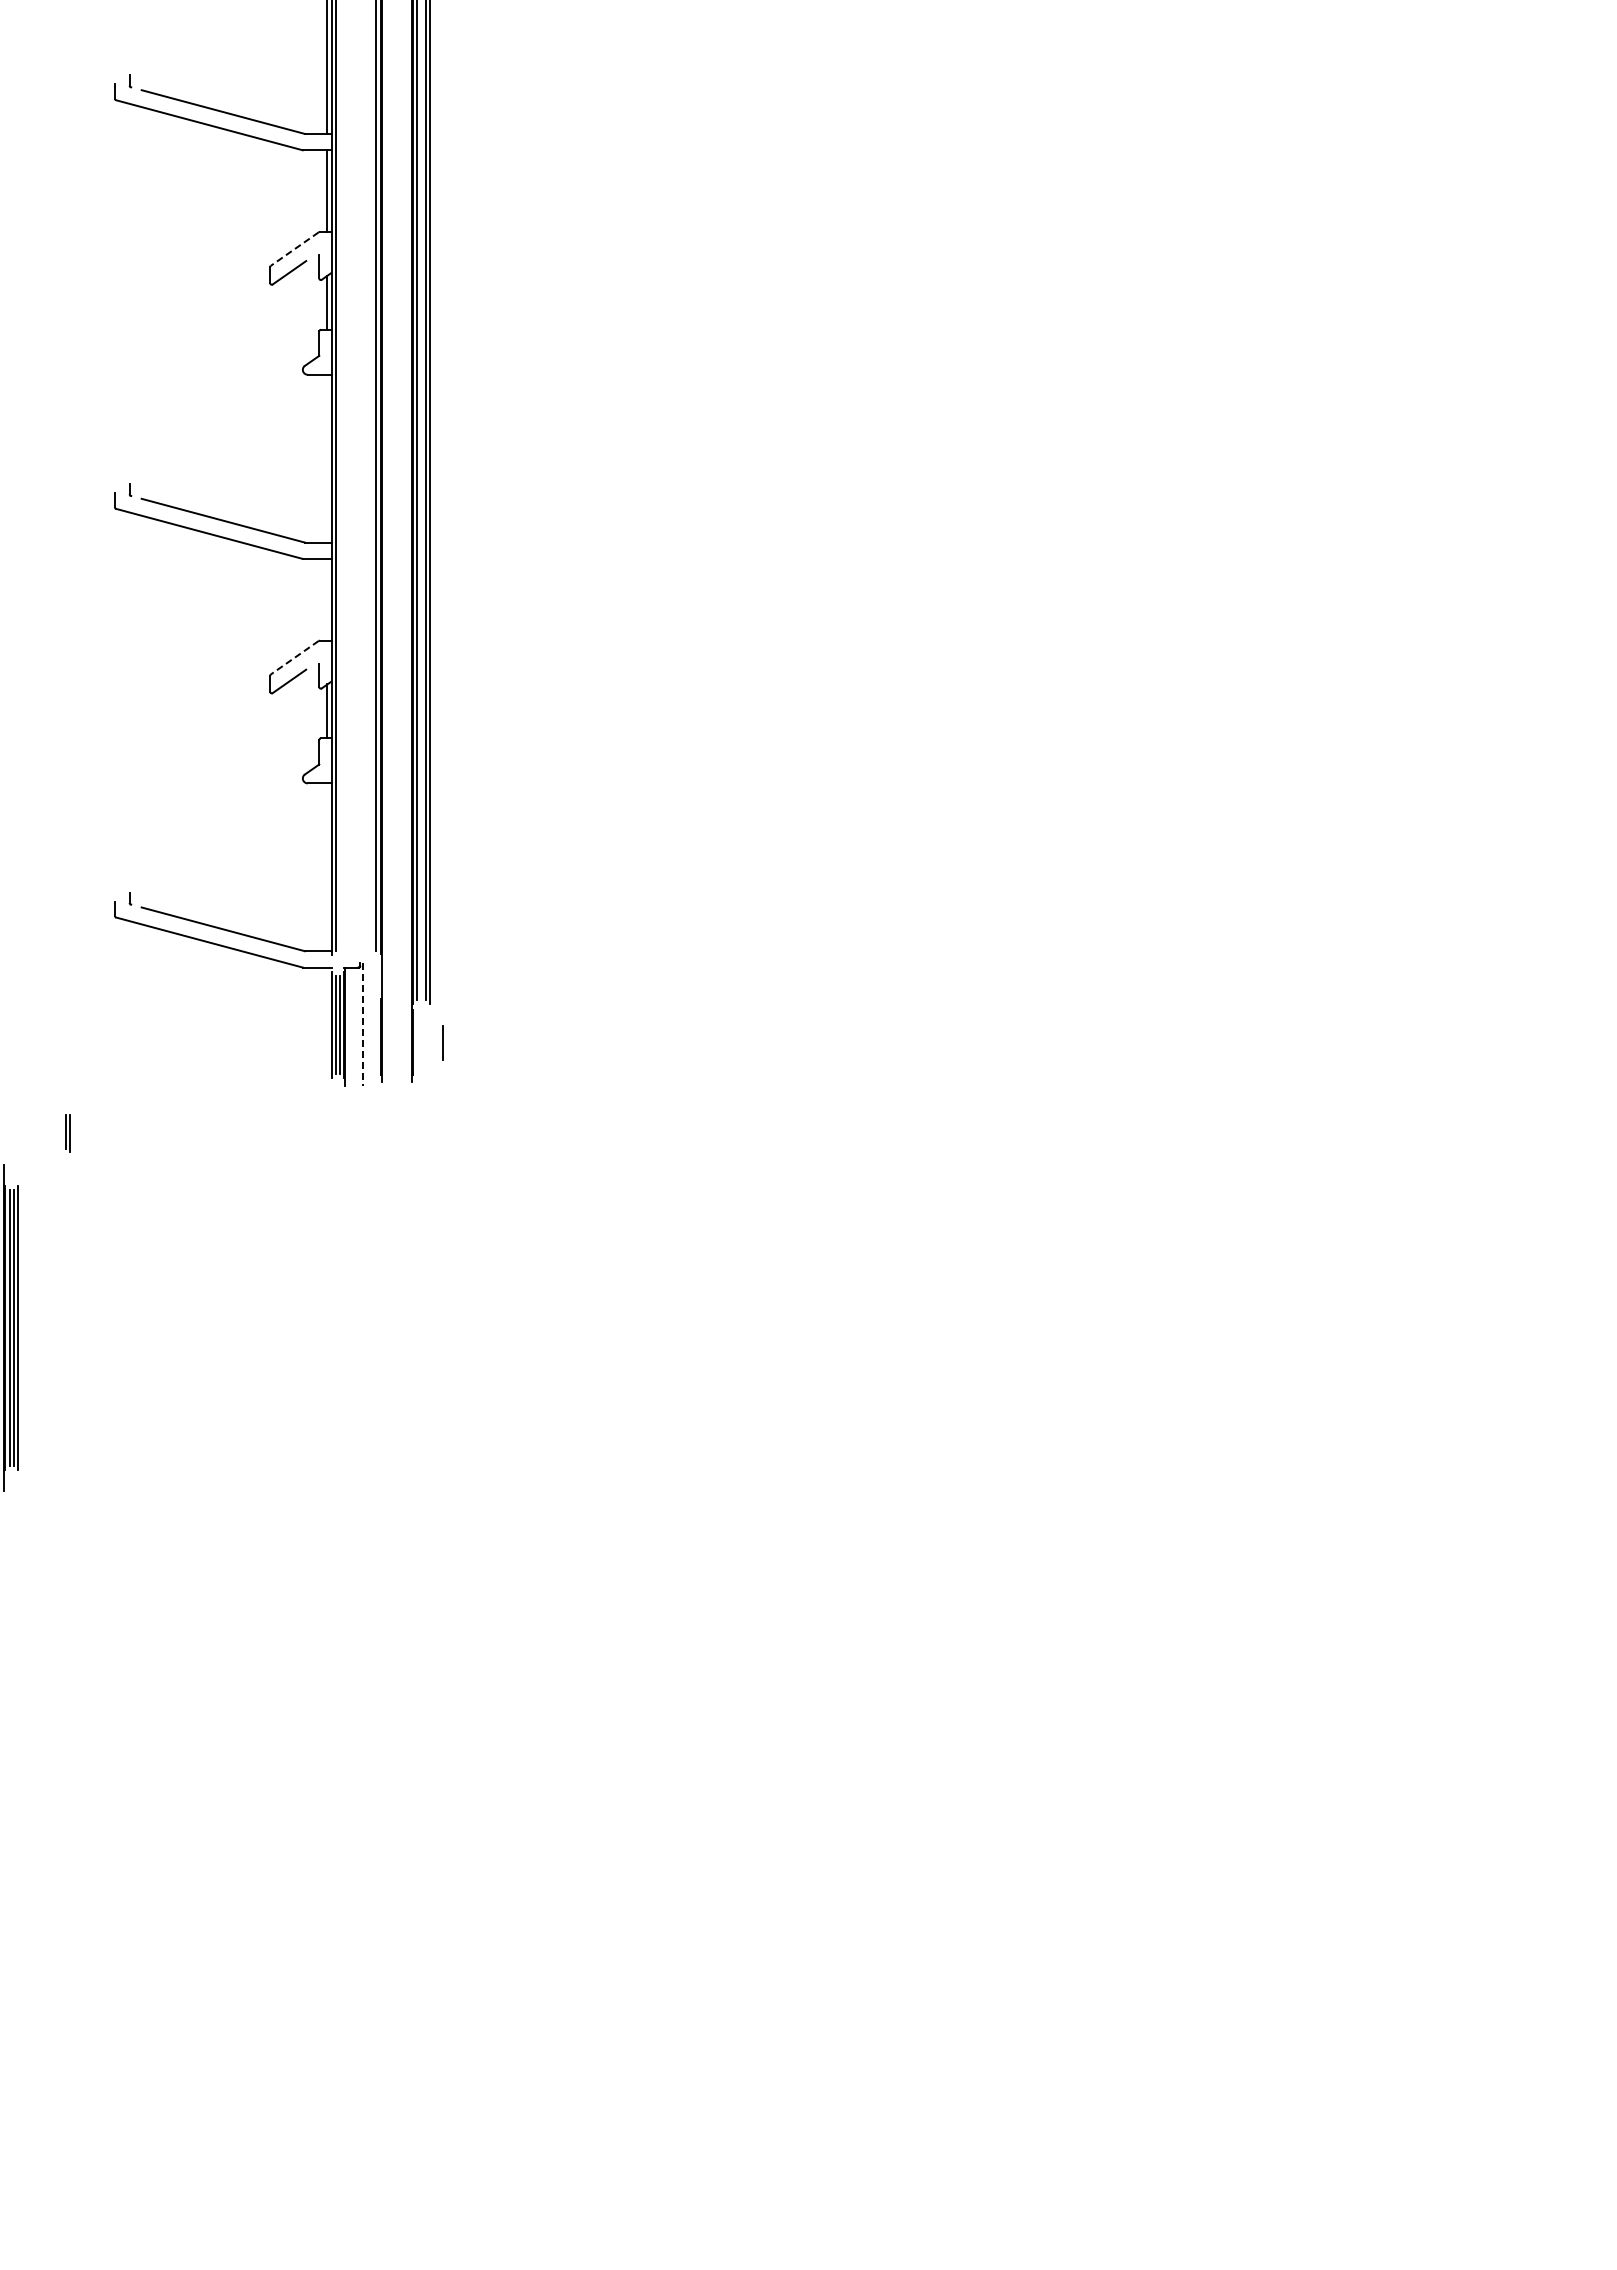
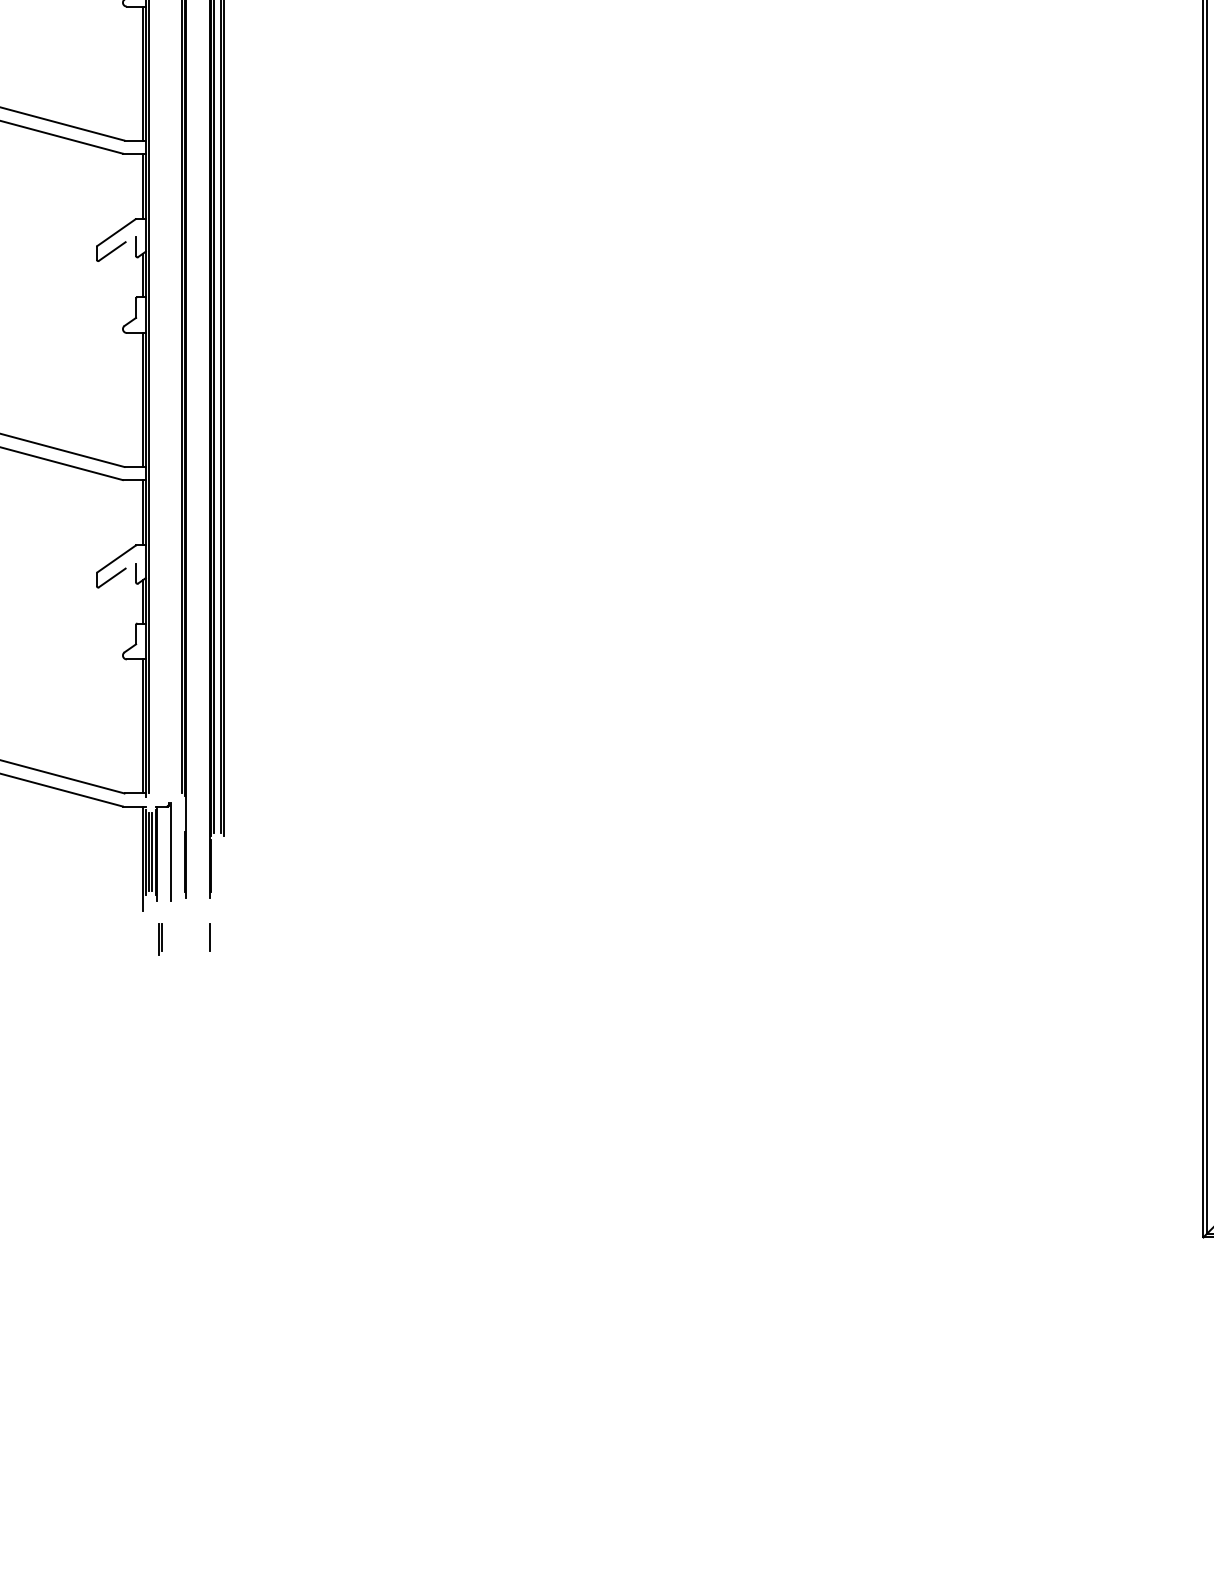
line: (294, 249) -> (116, 232), dashed -> solid
line: (327, 458) -> (142, 399), added
line: (327, 599) -> (142, 512), added
line: (294, 657) -> (116, 558), dashed -> solid
line: (327, 867) -> (142, 726), added
line: (362, 1025) -> (170, 852), dashed -> solid
line: (327, 1032) -> (142, 858), added
line: (442, 1042) -> (209, 937), moved
part: (349, 1133) -> (160, 939), added

